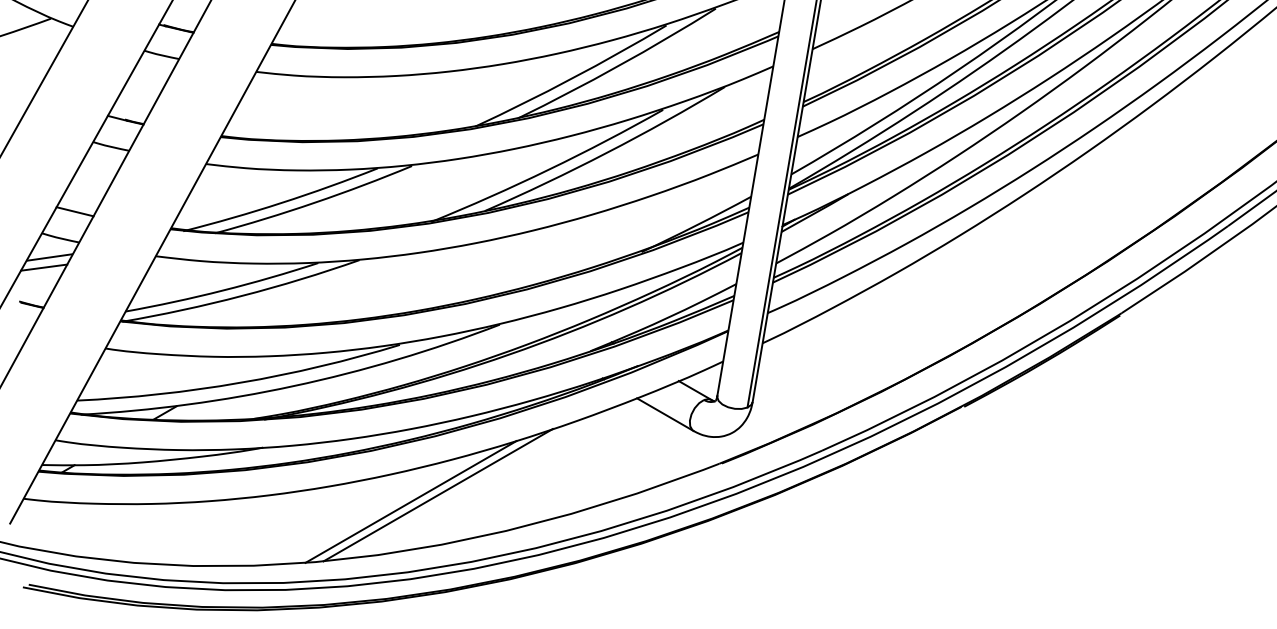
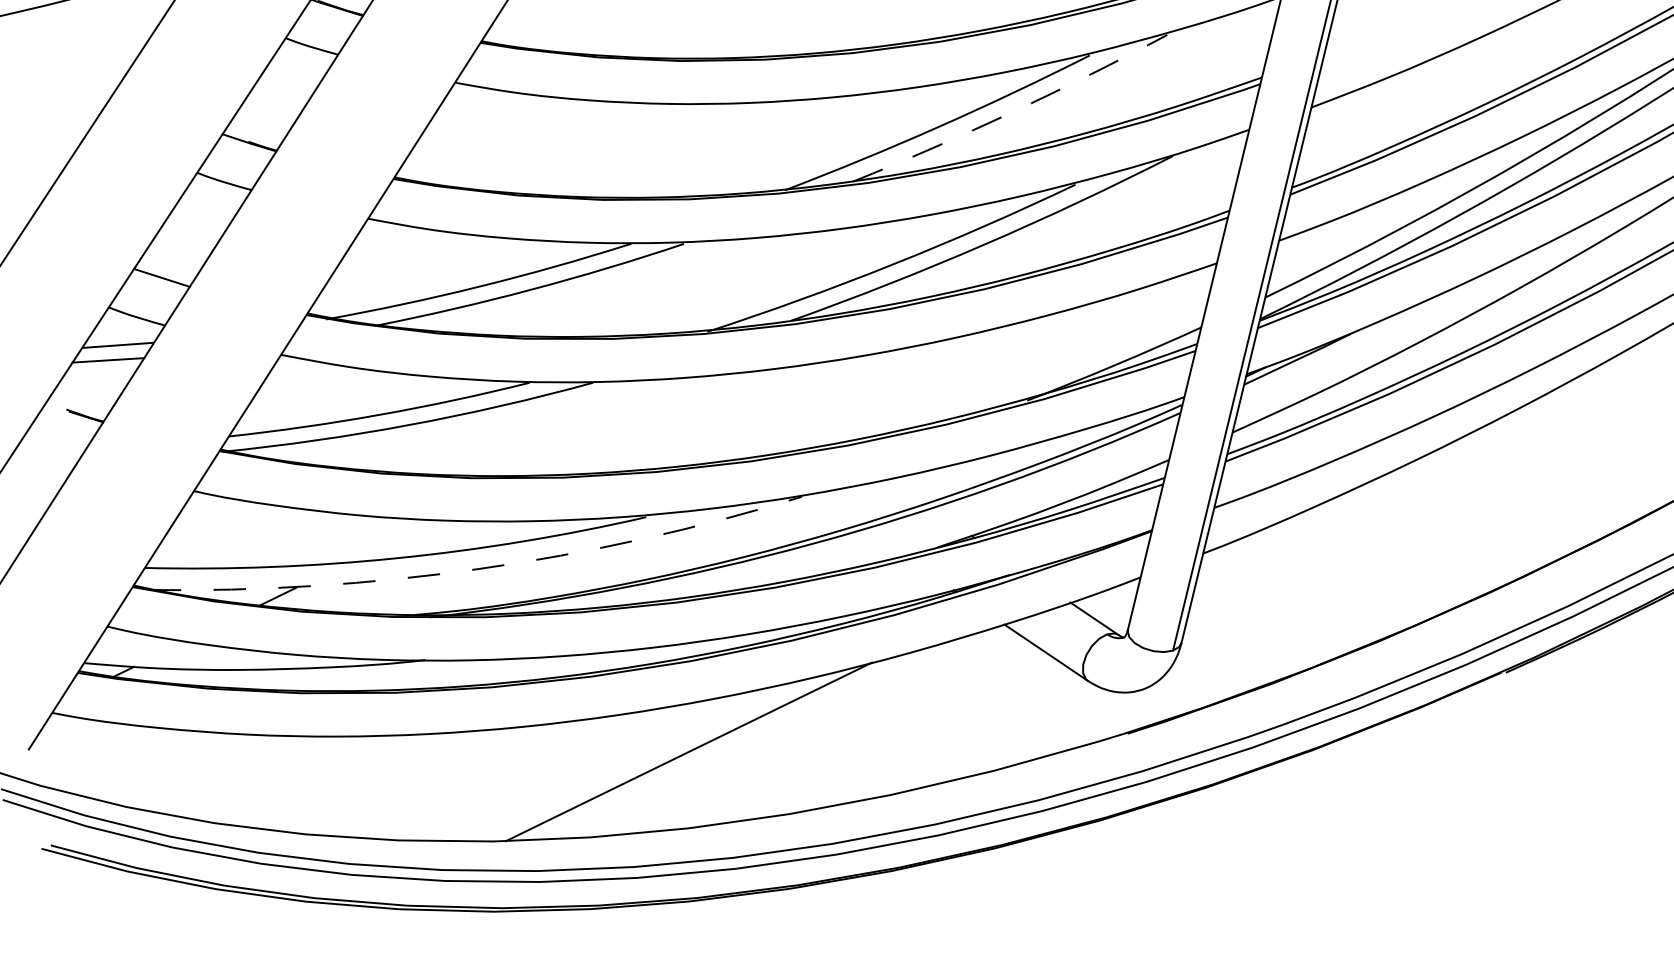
arc: (618, 65) -> (1011, 111), solid -> dashed
arc: (293, 386) -> (478, 569), solid -> dashed
line: (410, 501) -> (645, 758), removed

